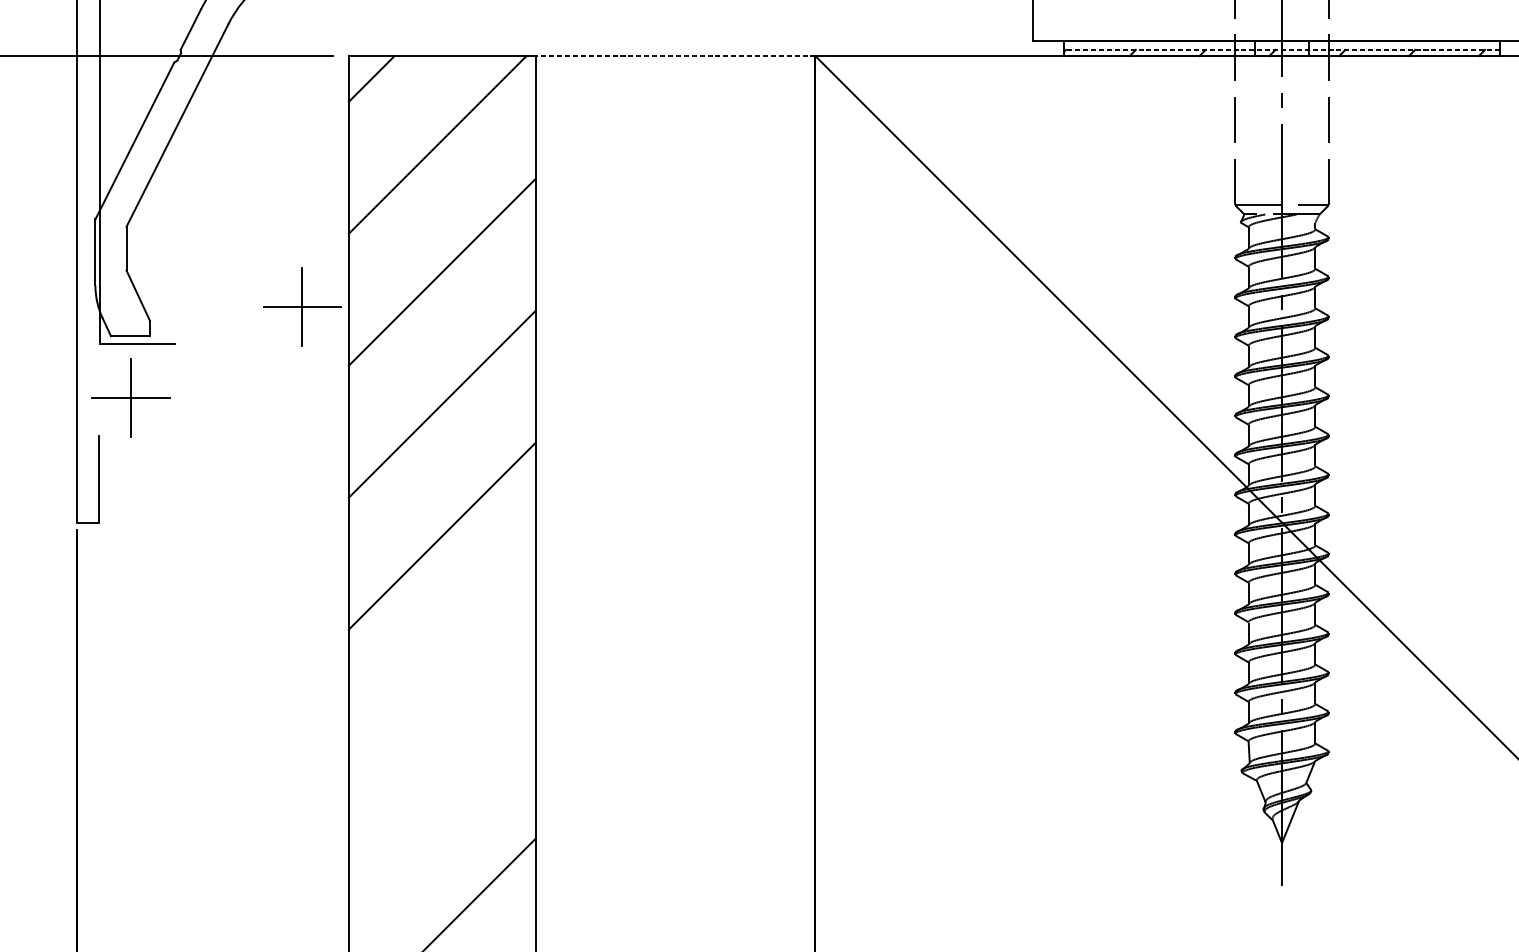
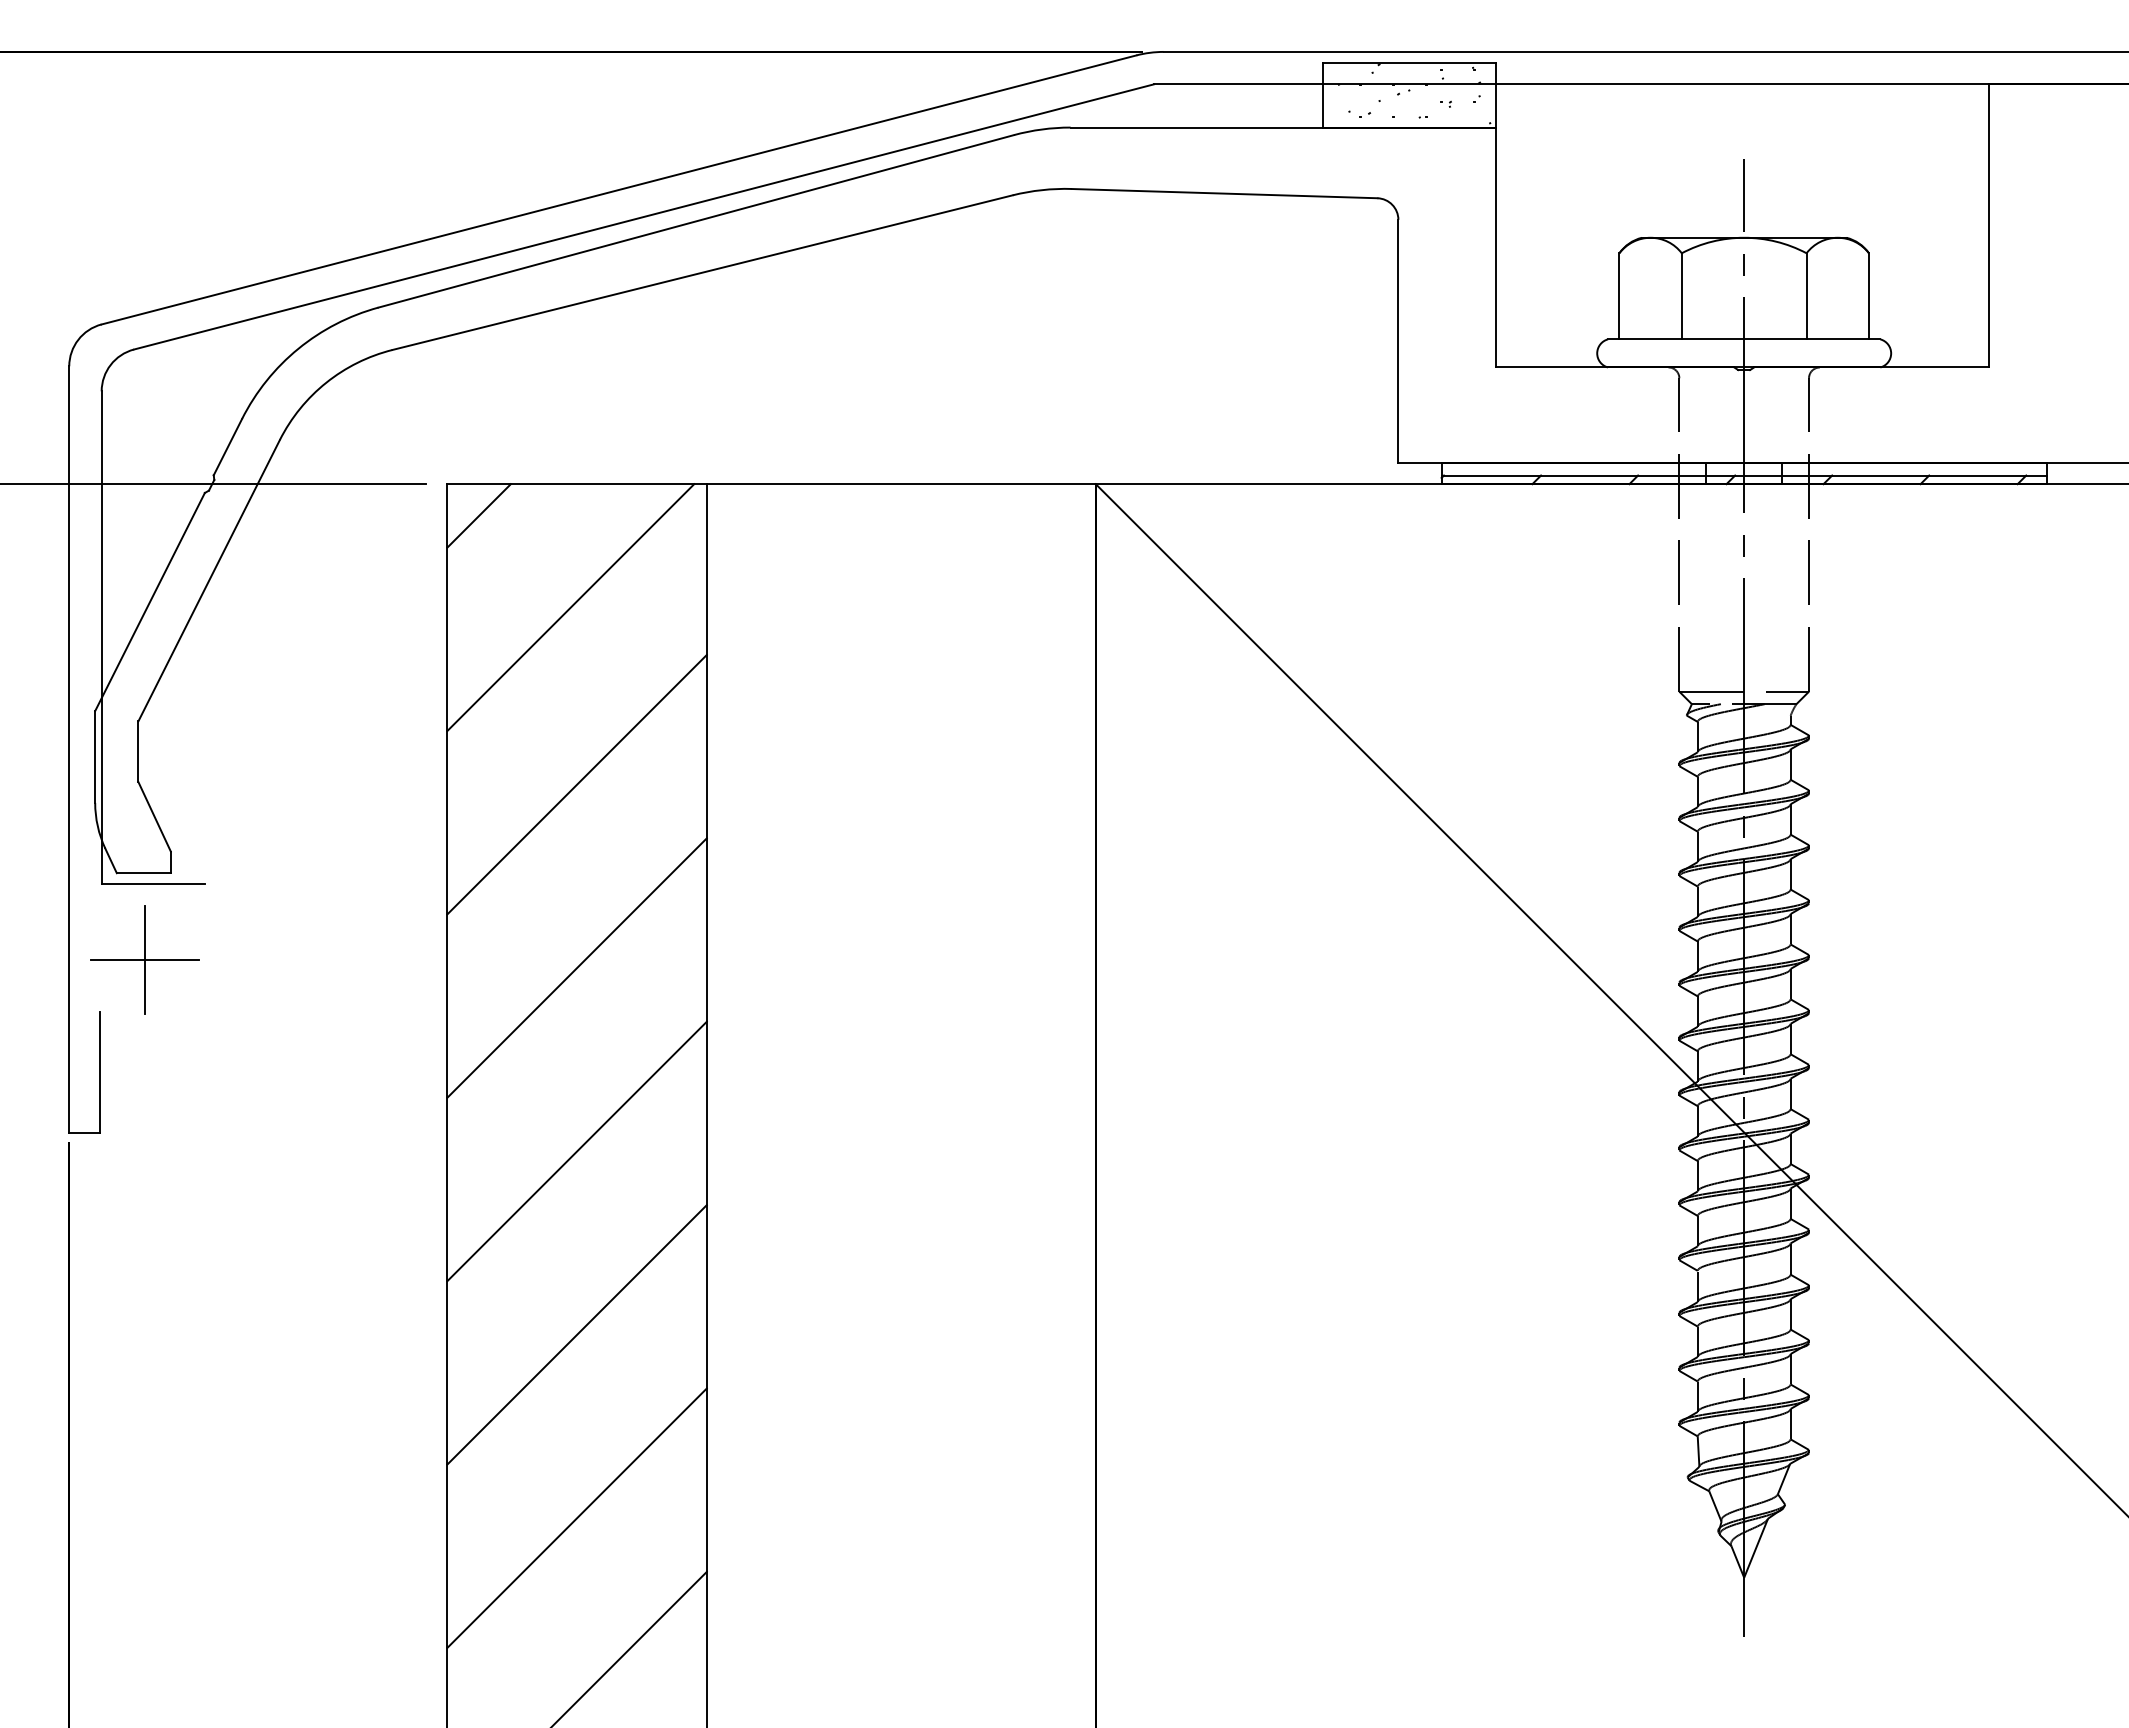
line: (1282, 49) -> (1744, 475), dashed -> solid
line: (675, 56) -> (901, 484), dashed -> solid
part: (302, 306) -> (382, 832), removed
line: (441, 668) -> (576, 1334), added
line: (441, 799) -> (576, 1517), added

